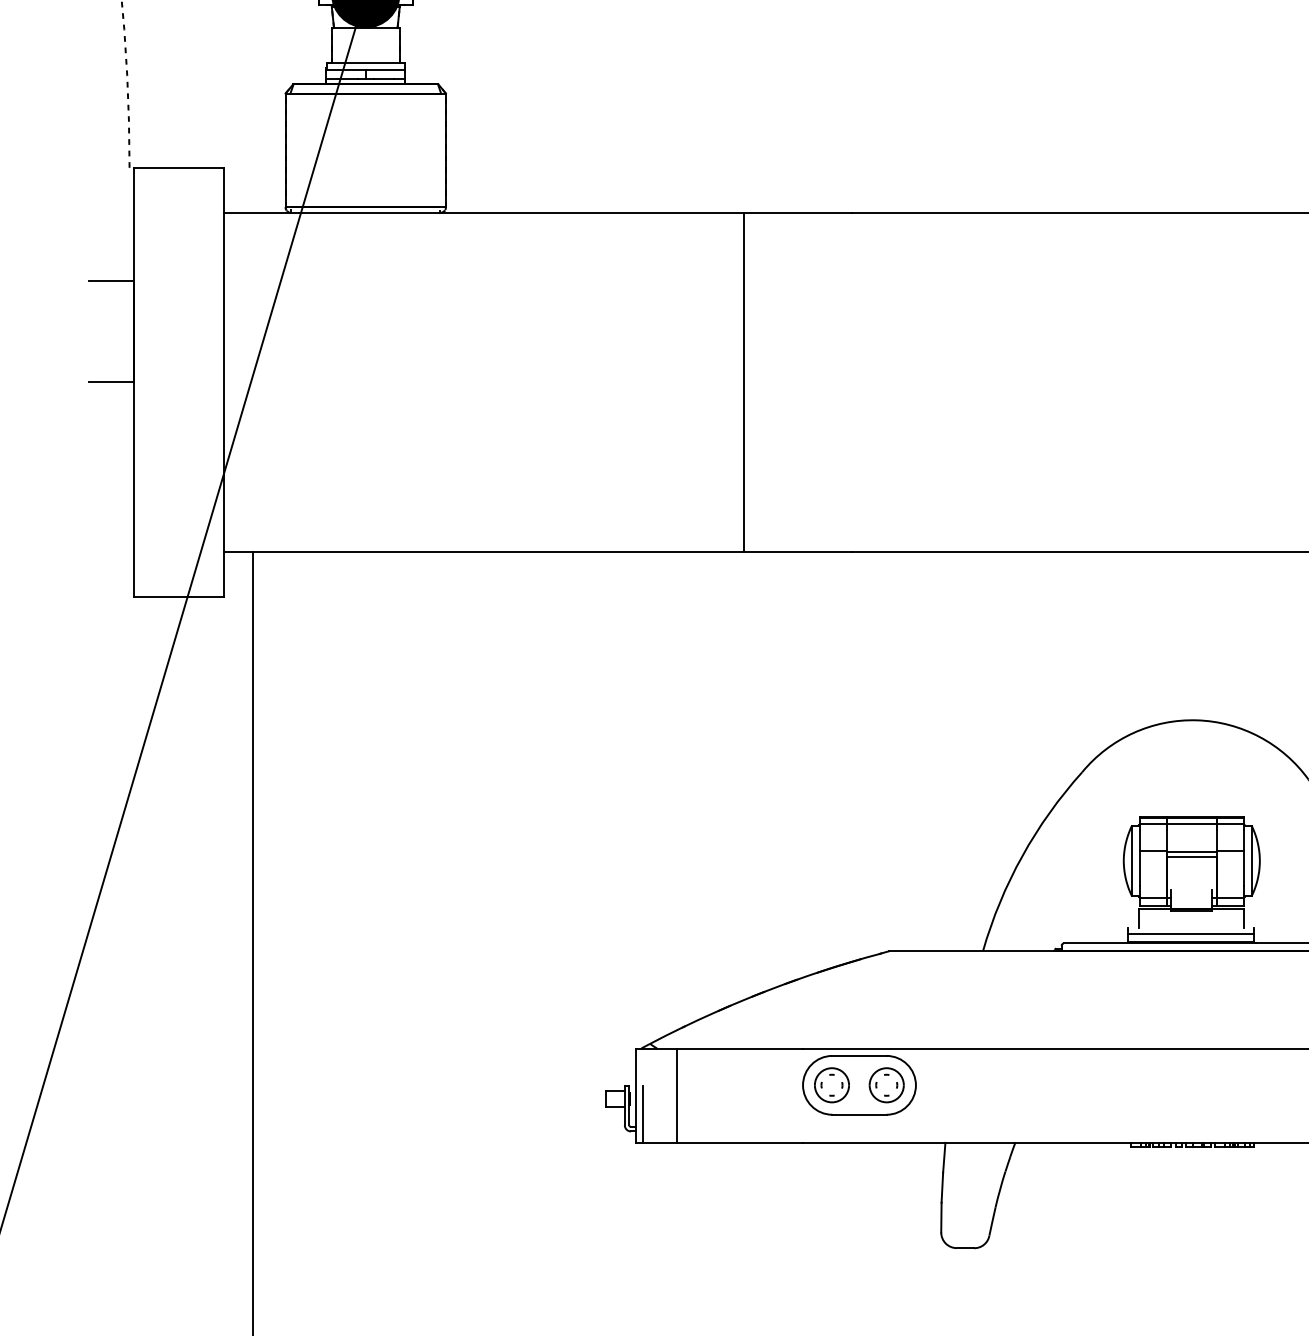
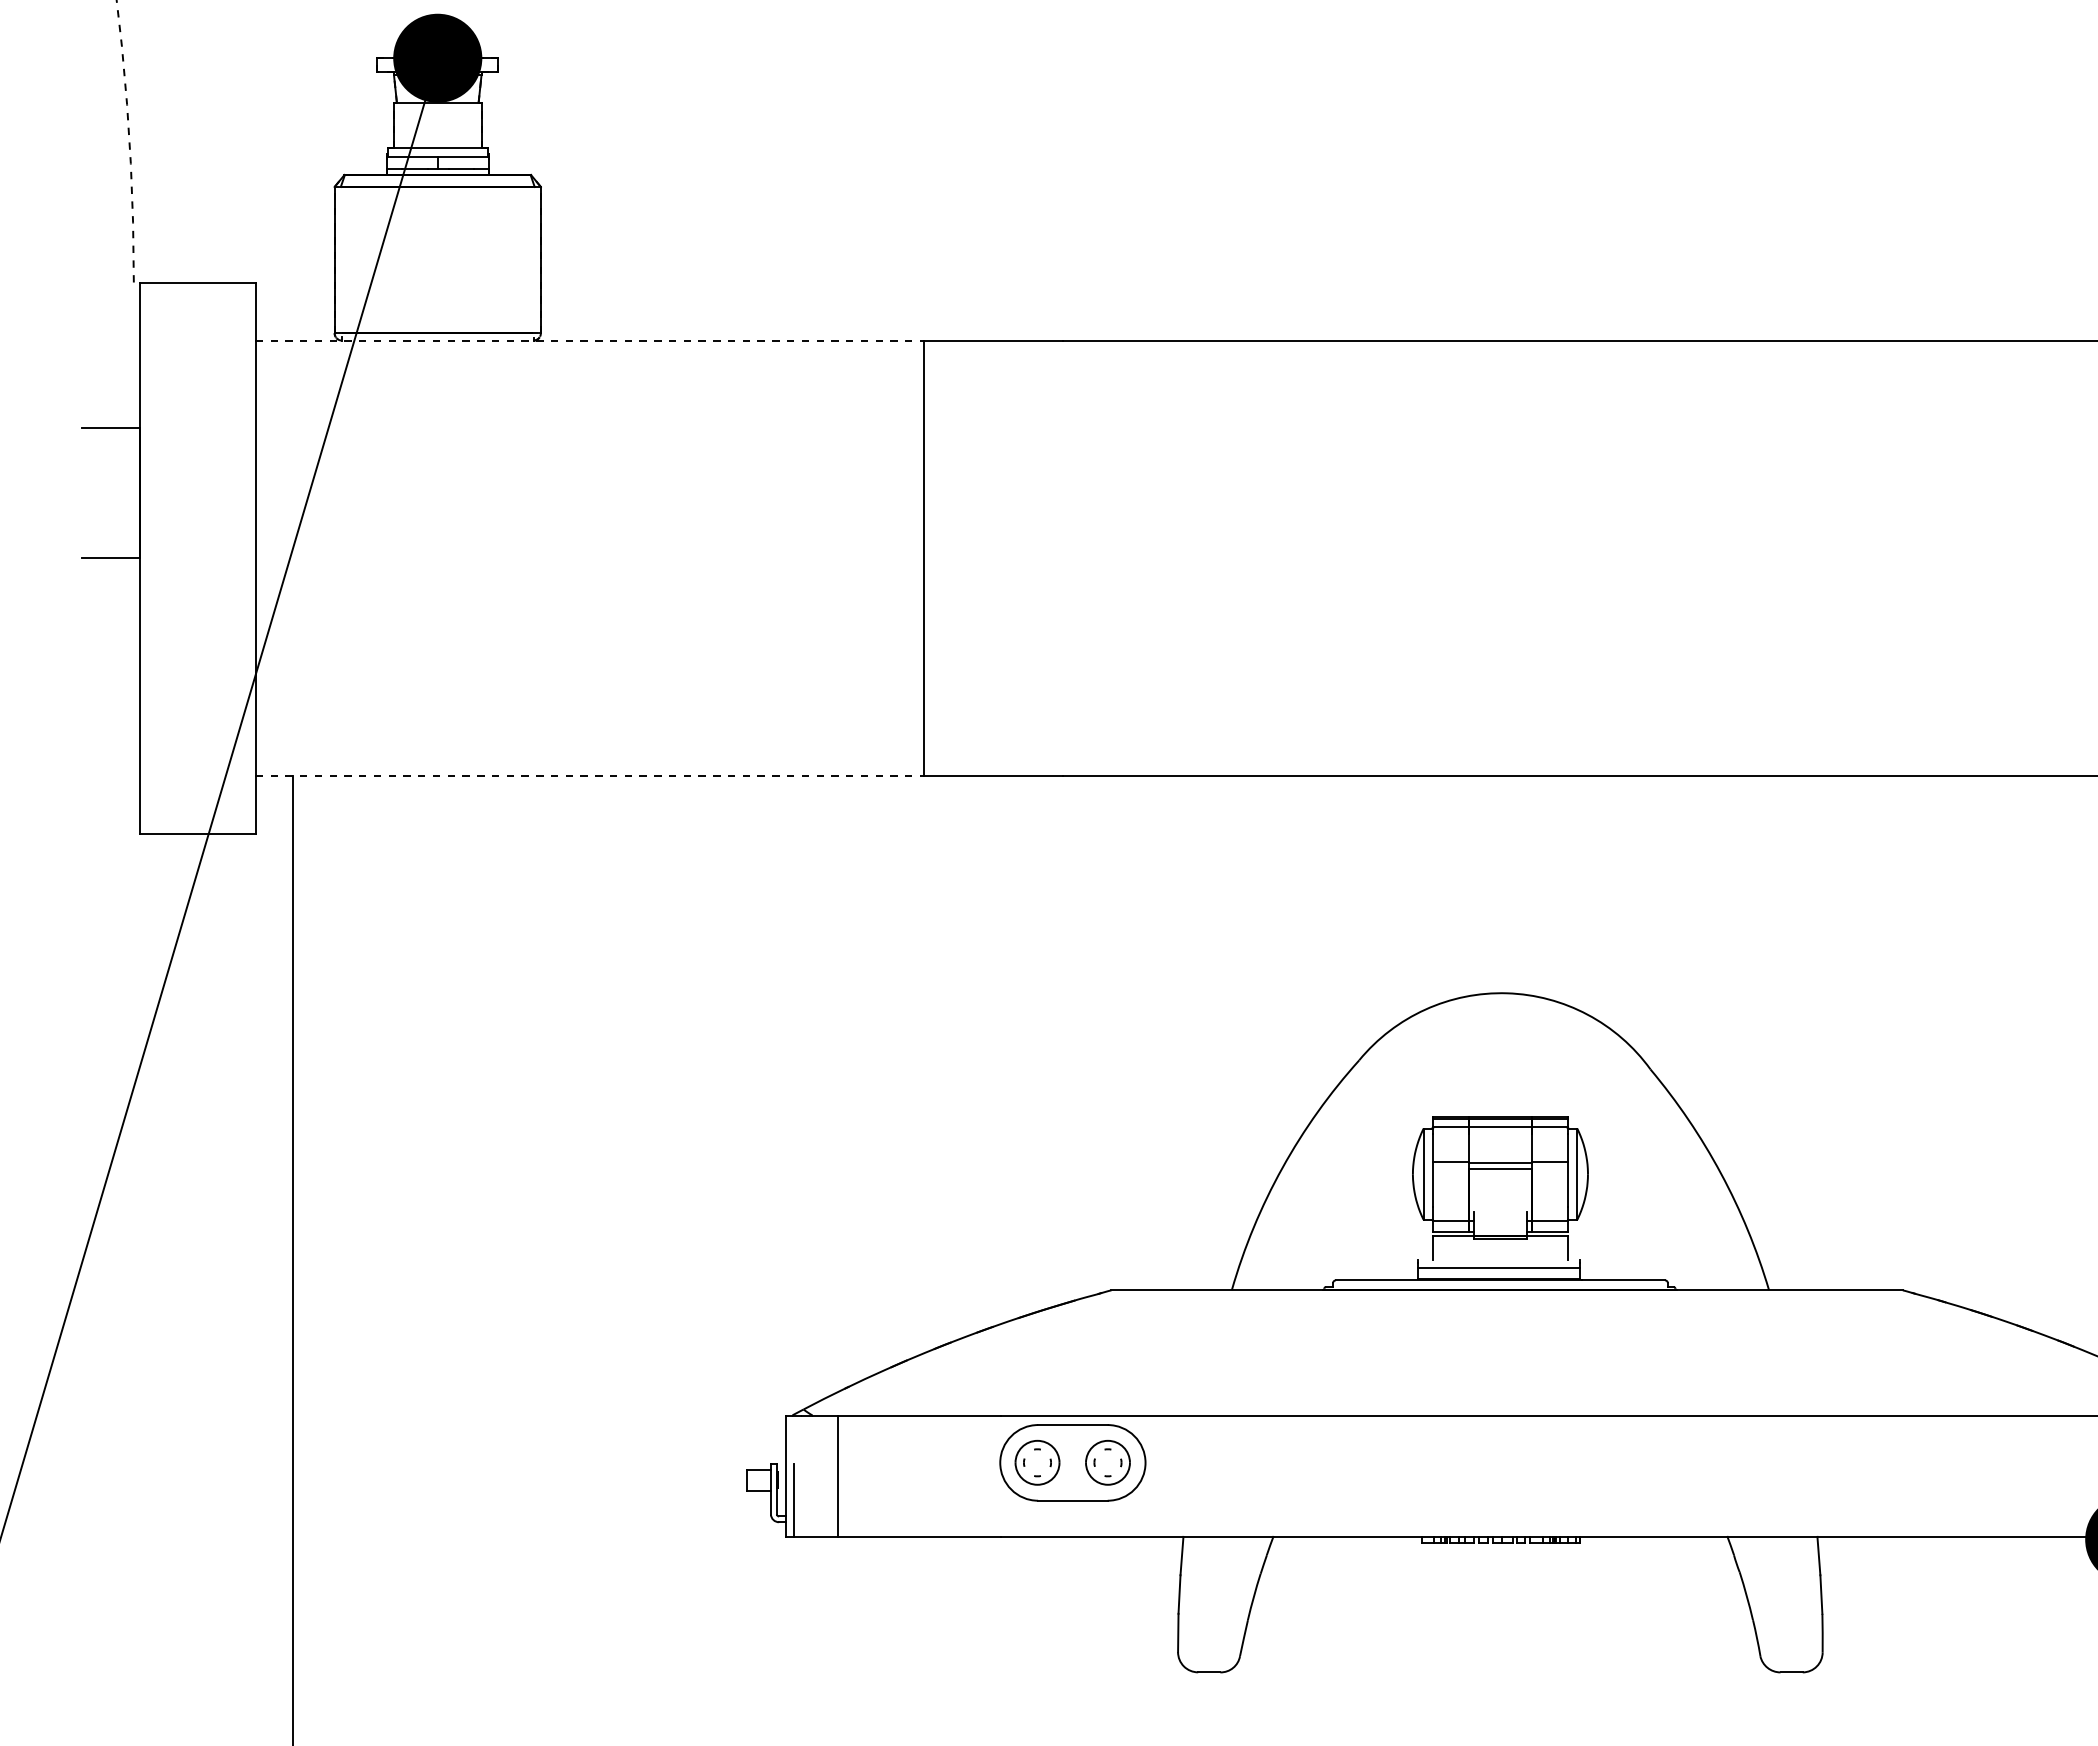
line: (484, 212) -> (590, 340), solid -> dashed
line: (484, 551) -> (590, 776), solid -> dashed

